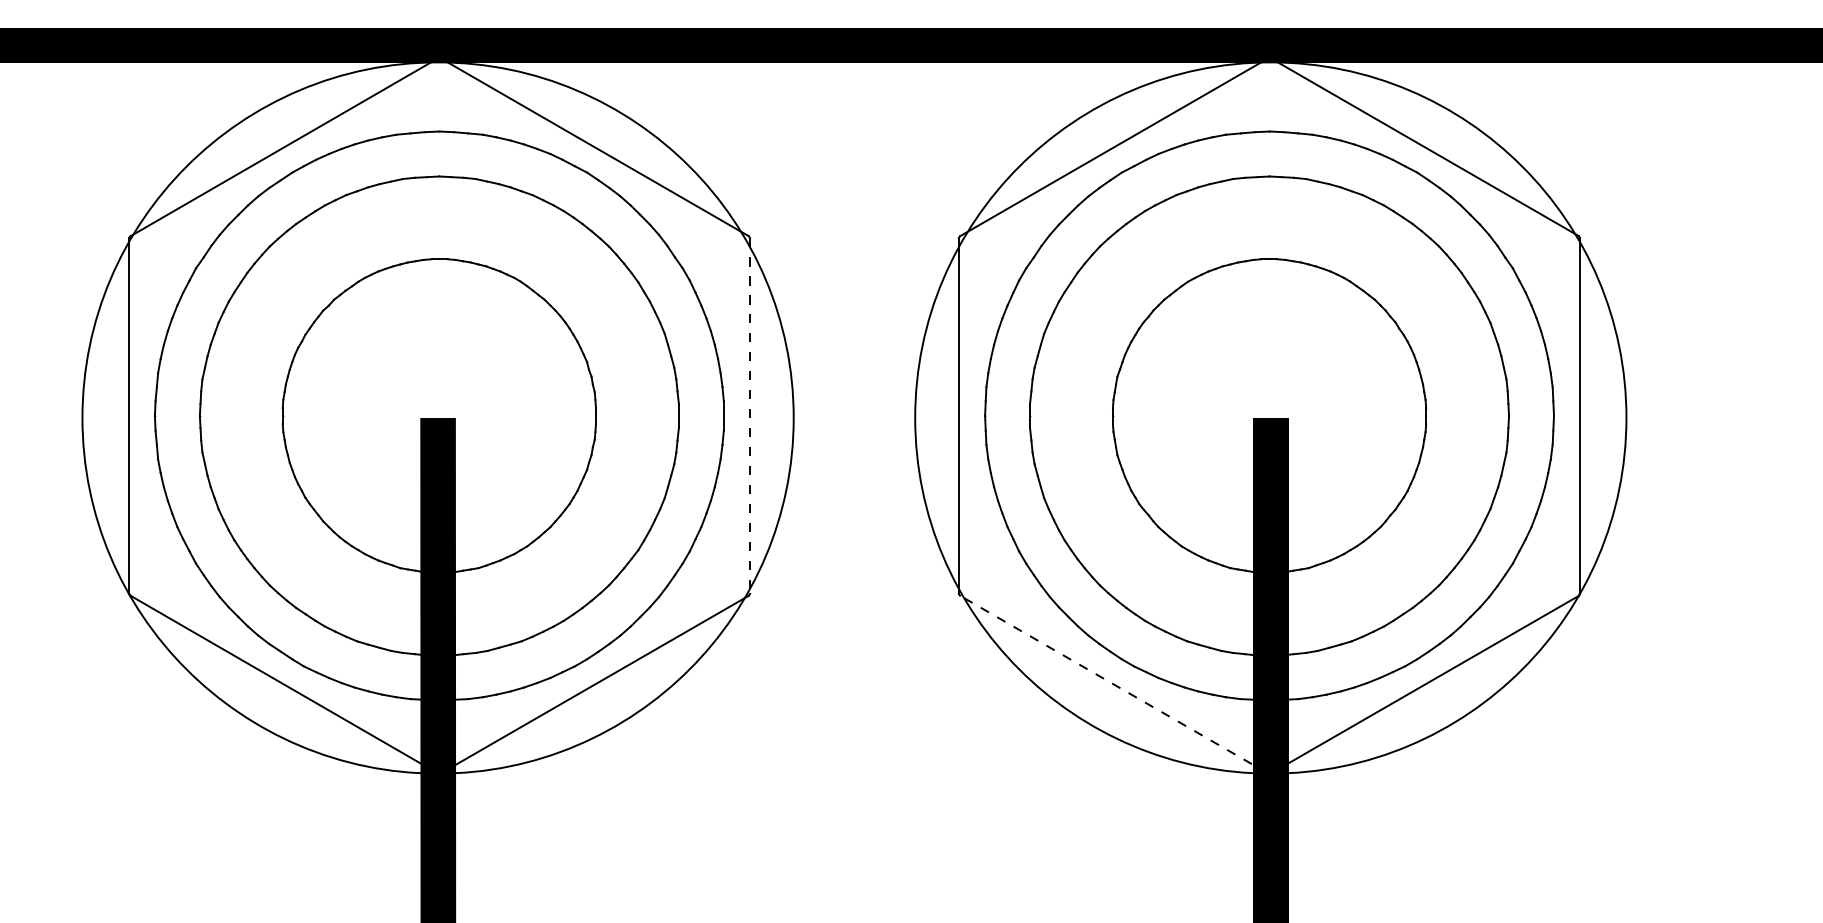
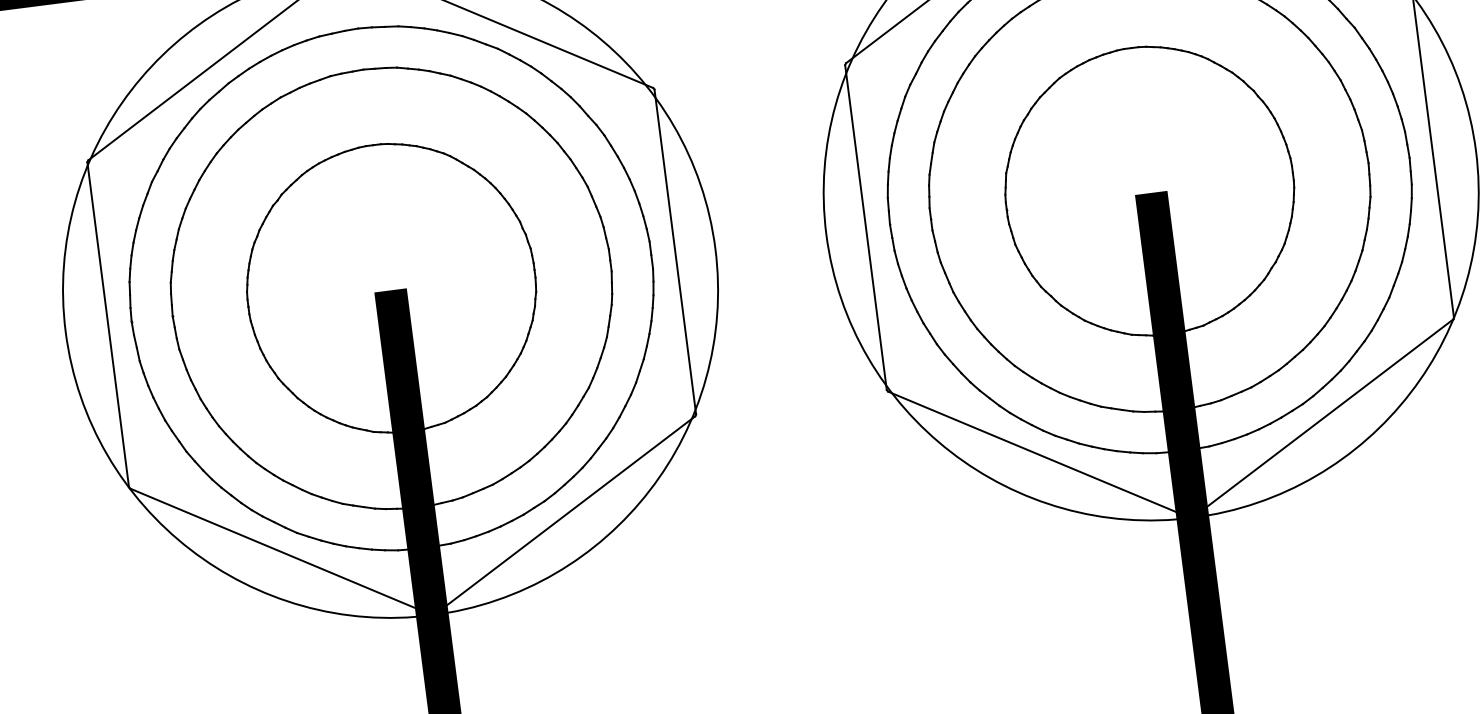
line: (750, 415) -> (675, 251), dashed -> solid
line: (1114, 684) -> (1039, 454), dashed -> solid

